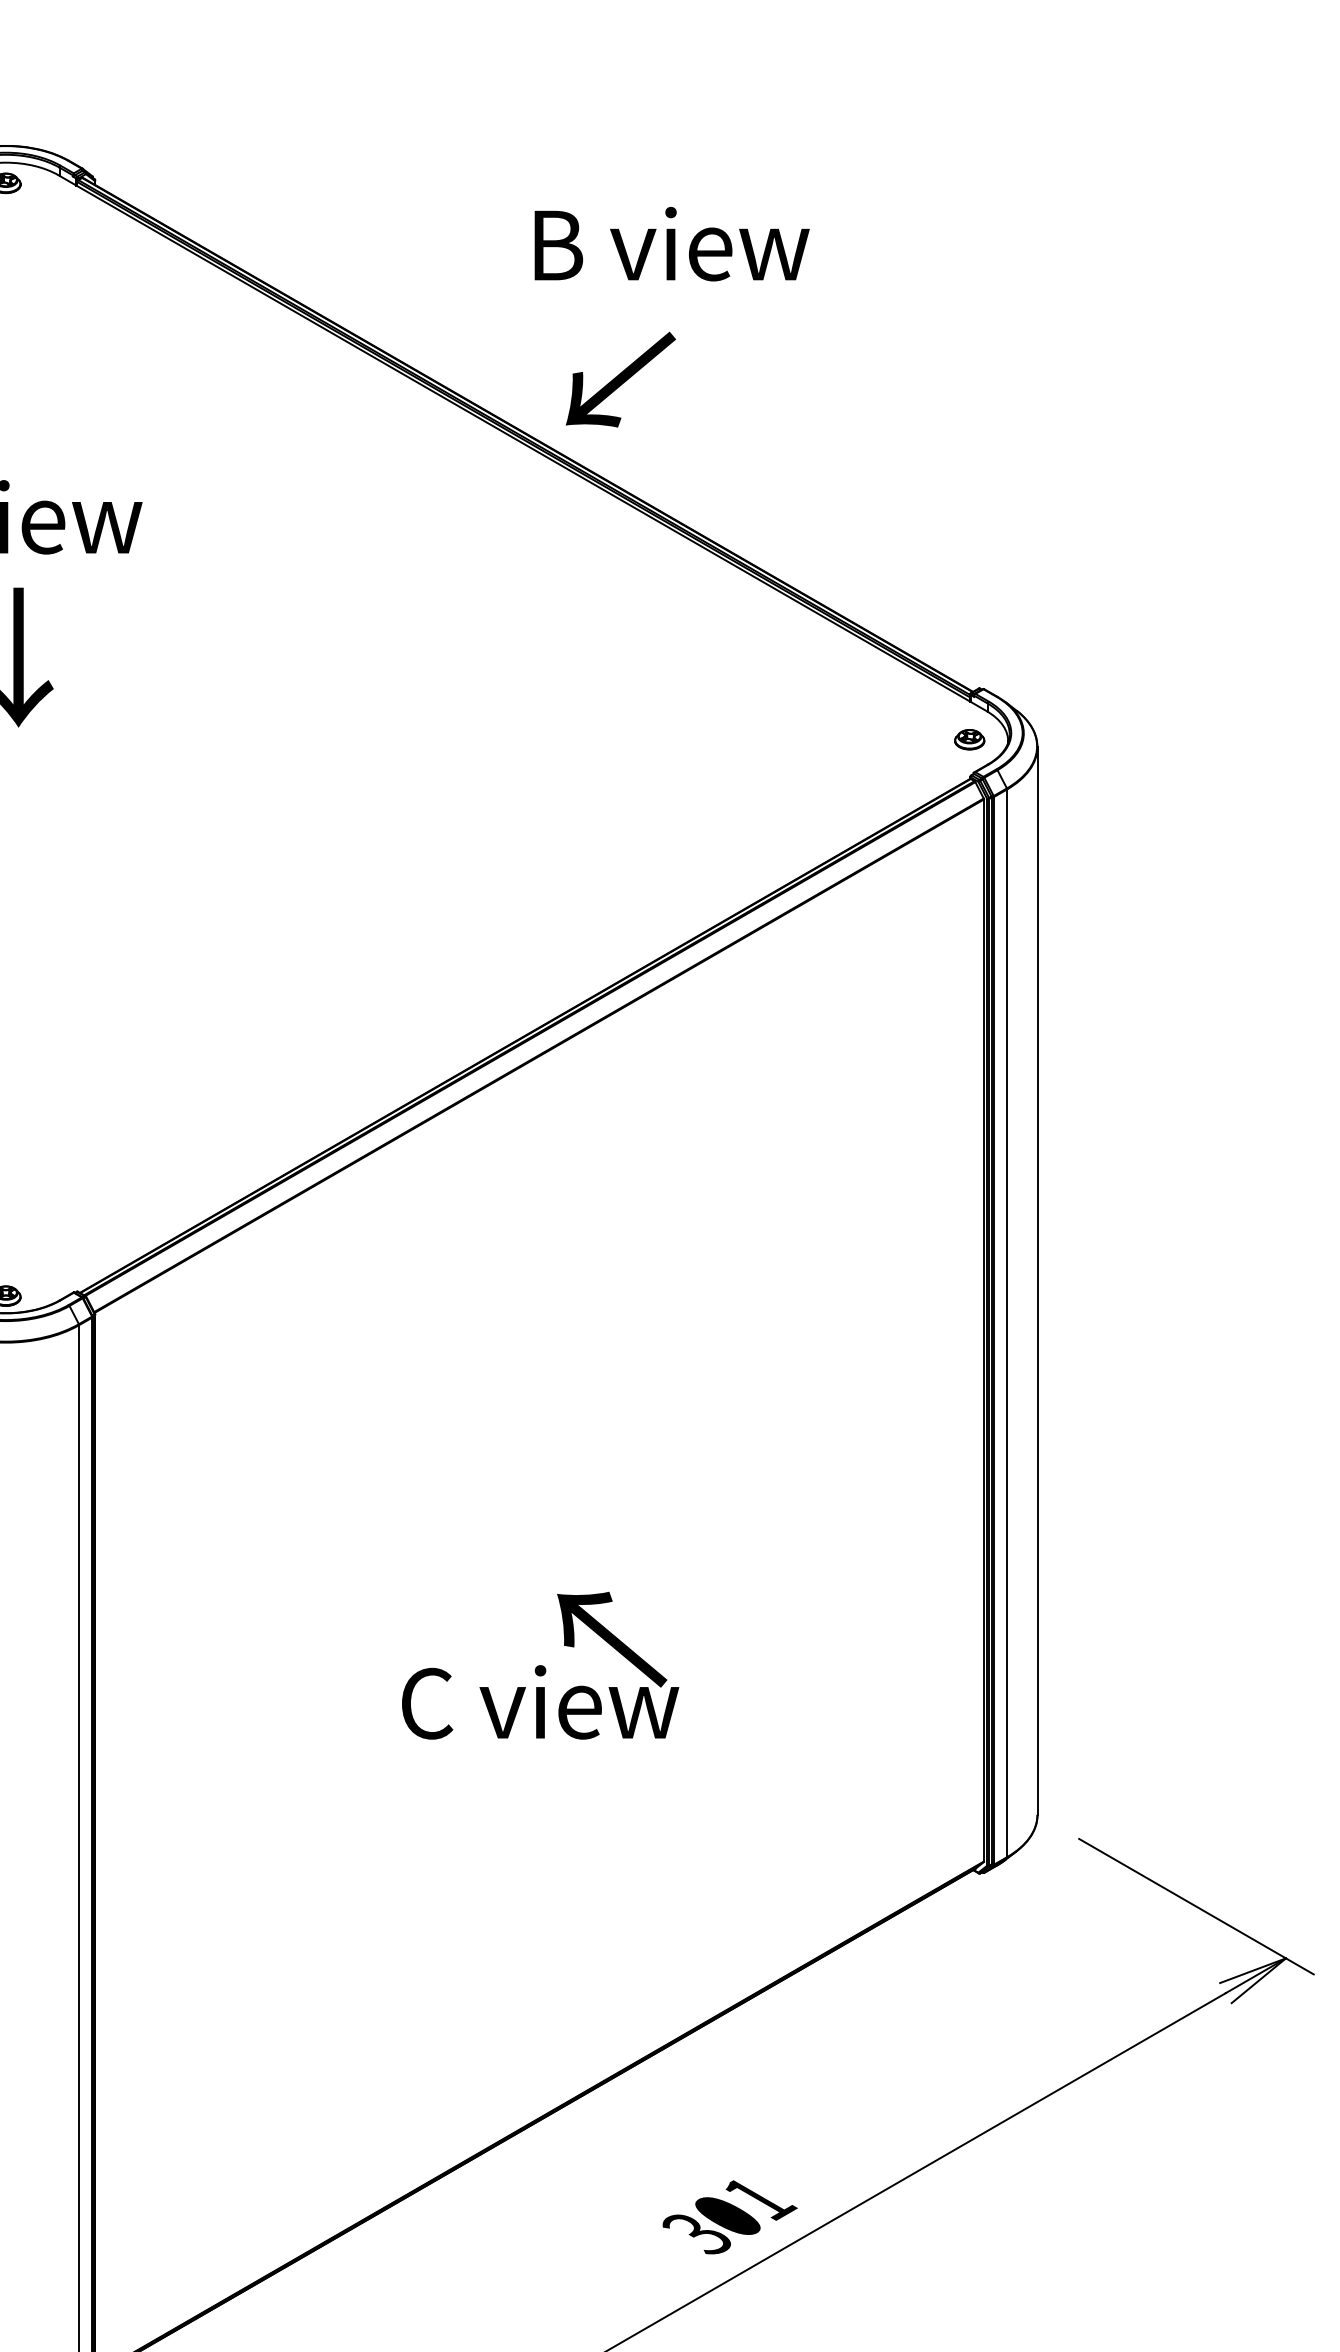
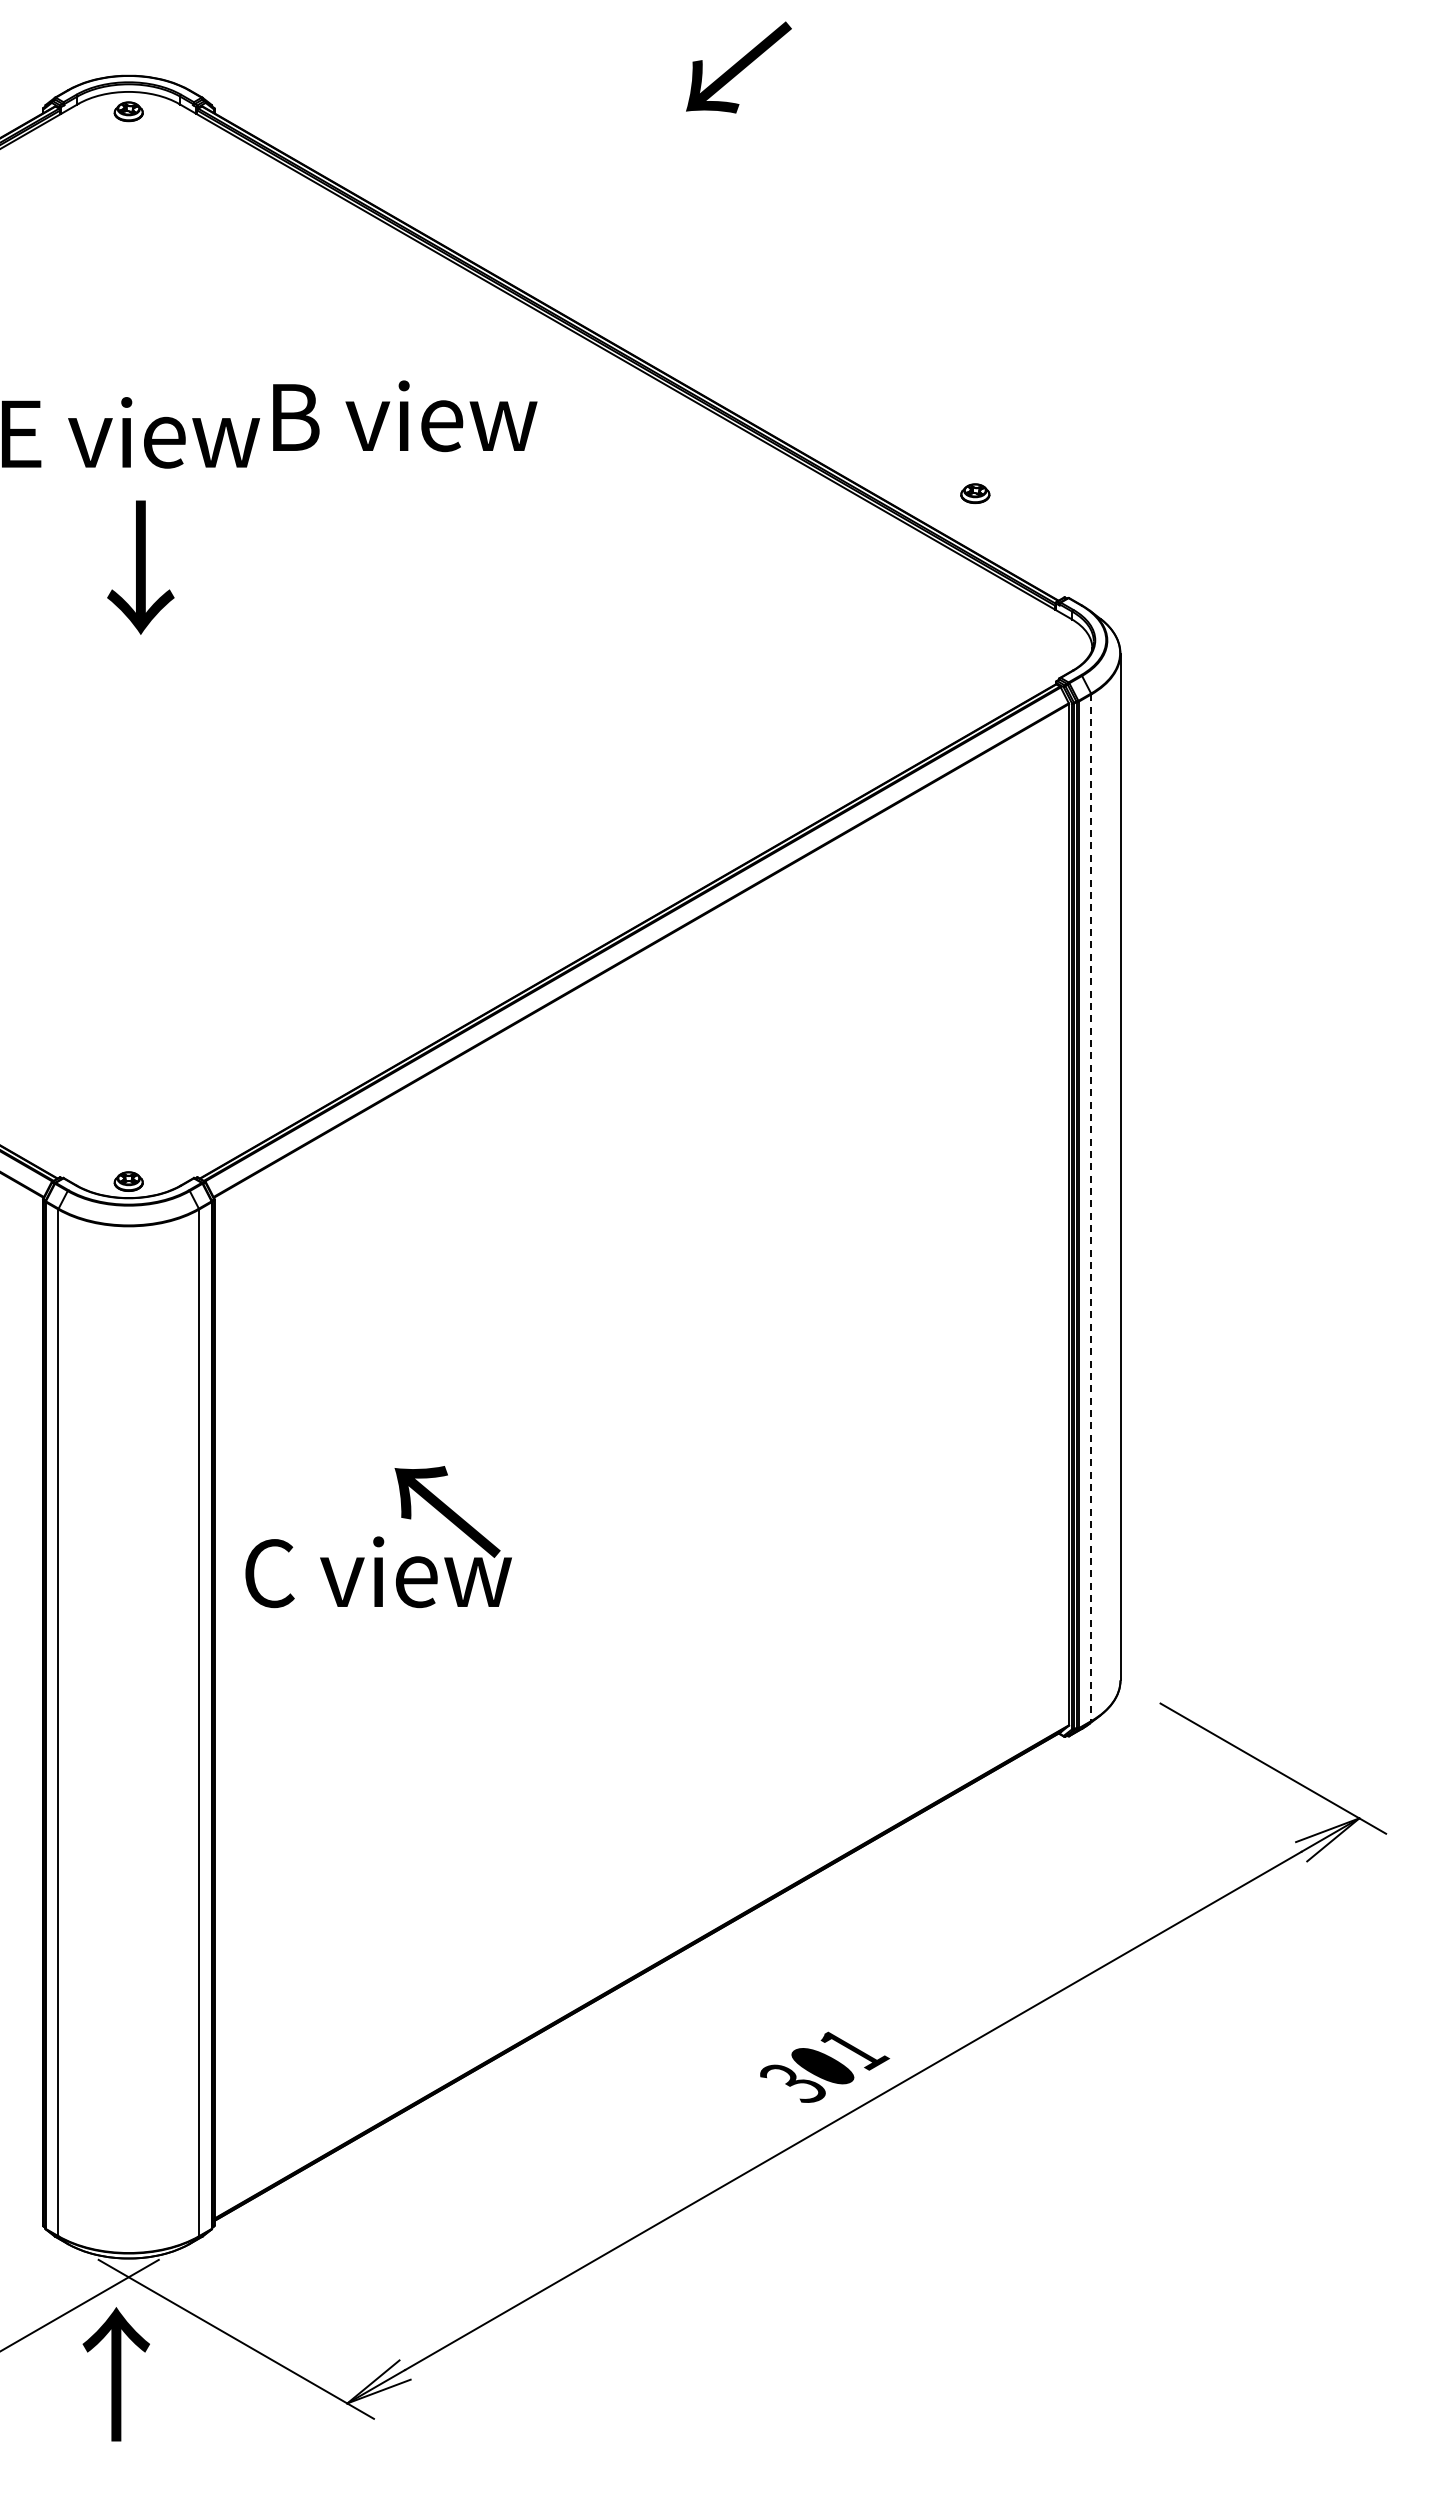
text: (672, 244) -> (405, 416), moved
text: (620, 379) -> (738, 67), moved
part: (969, 739) -> (975, 493), moved
line: (1007, 1324) -> (1091, 1208), solid -> dashed
text: (540, 1666) -> (378, 1537), moved

